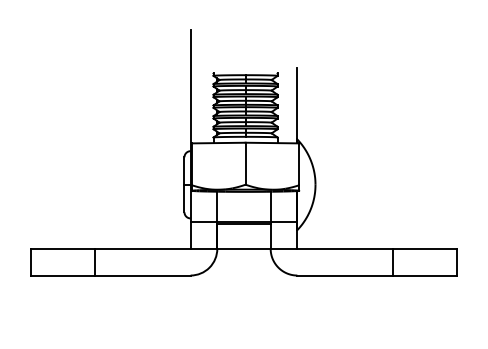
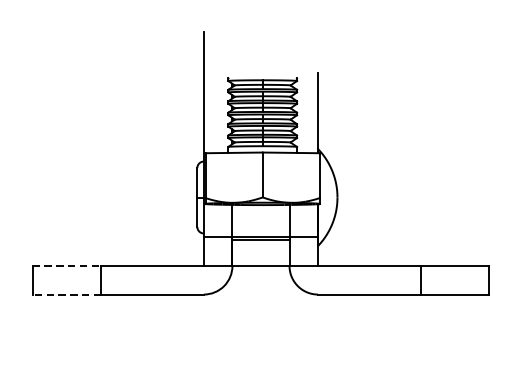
line: (63, 248) -> (67, 265), solid -> dashed
line: (62, 275) -> (66, 294), solid -> dashed

